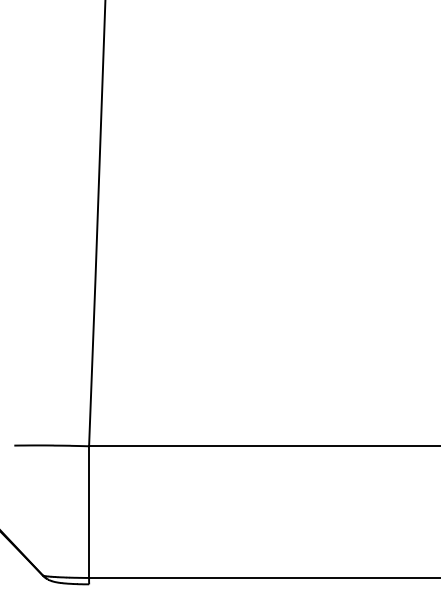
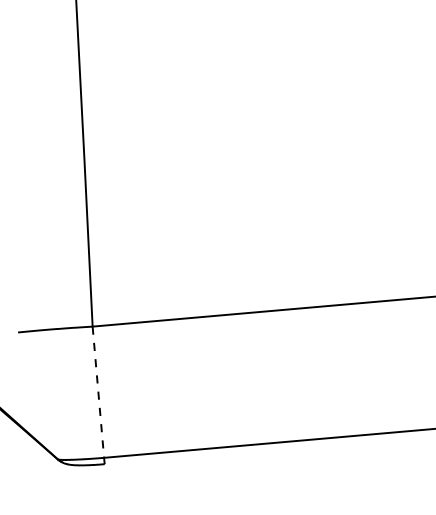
line: (89, 512) -> (98, 392), solid -> dashed

